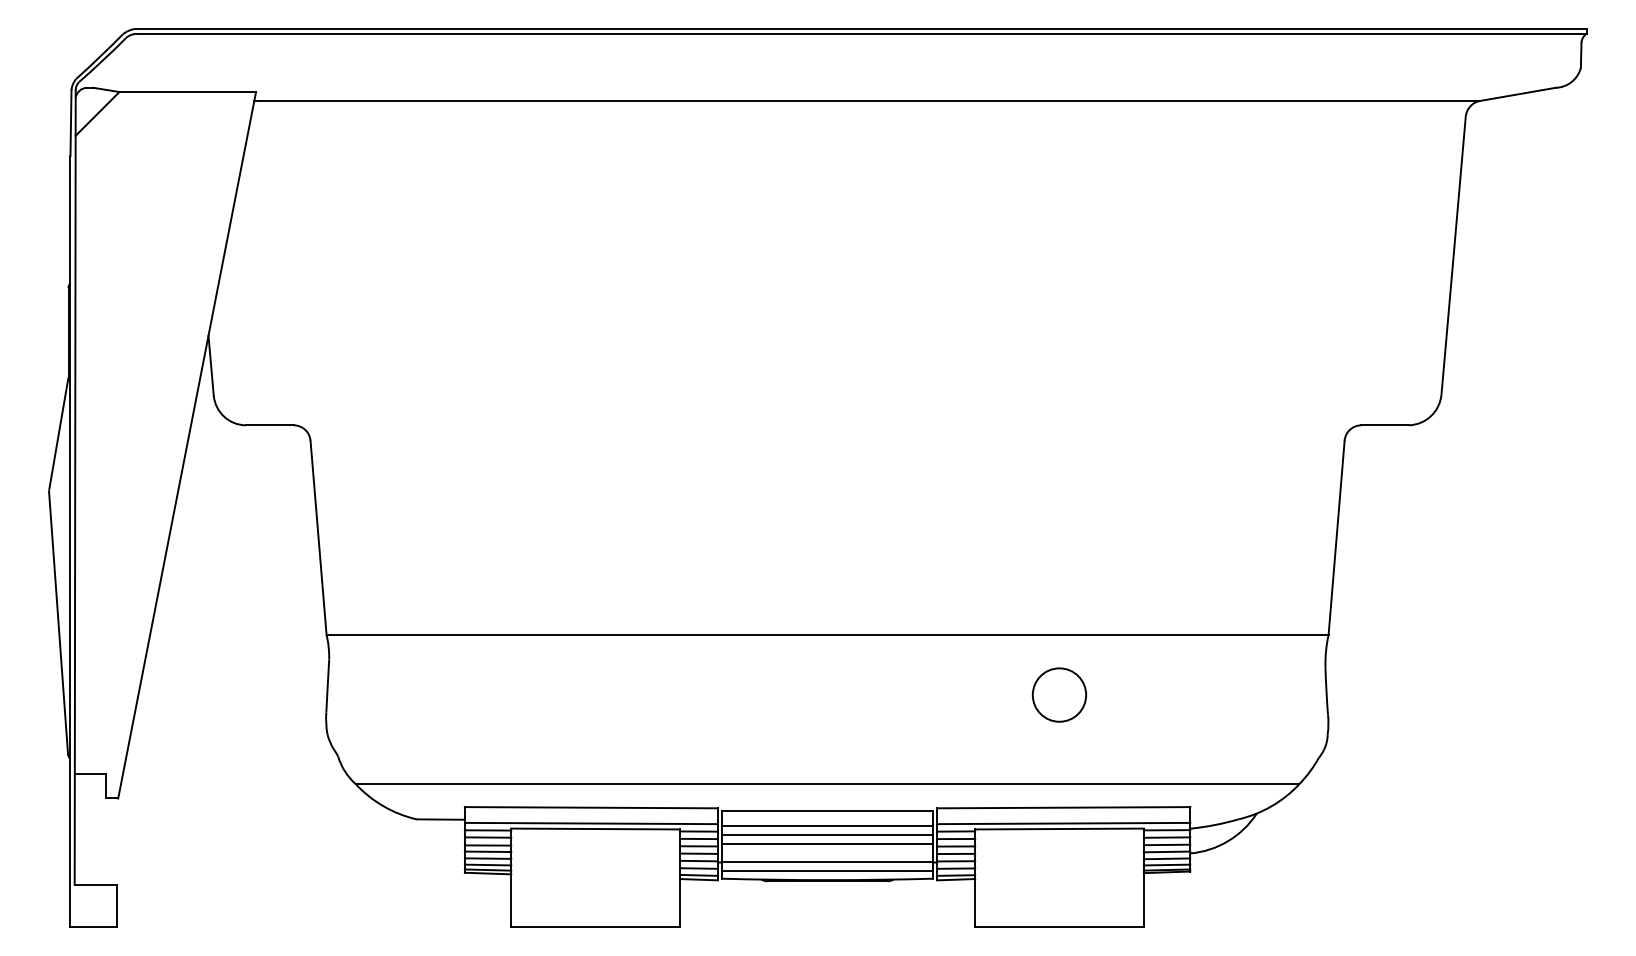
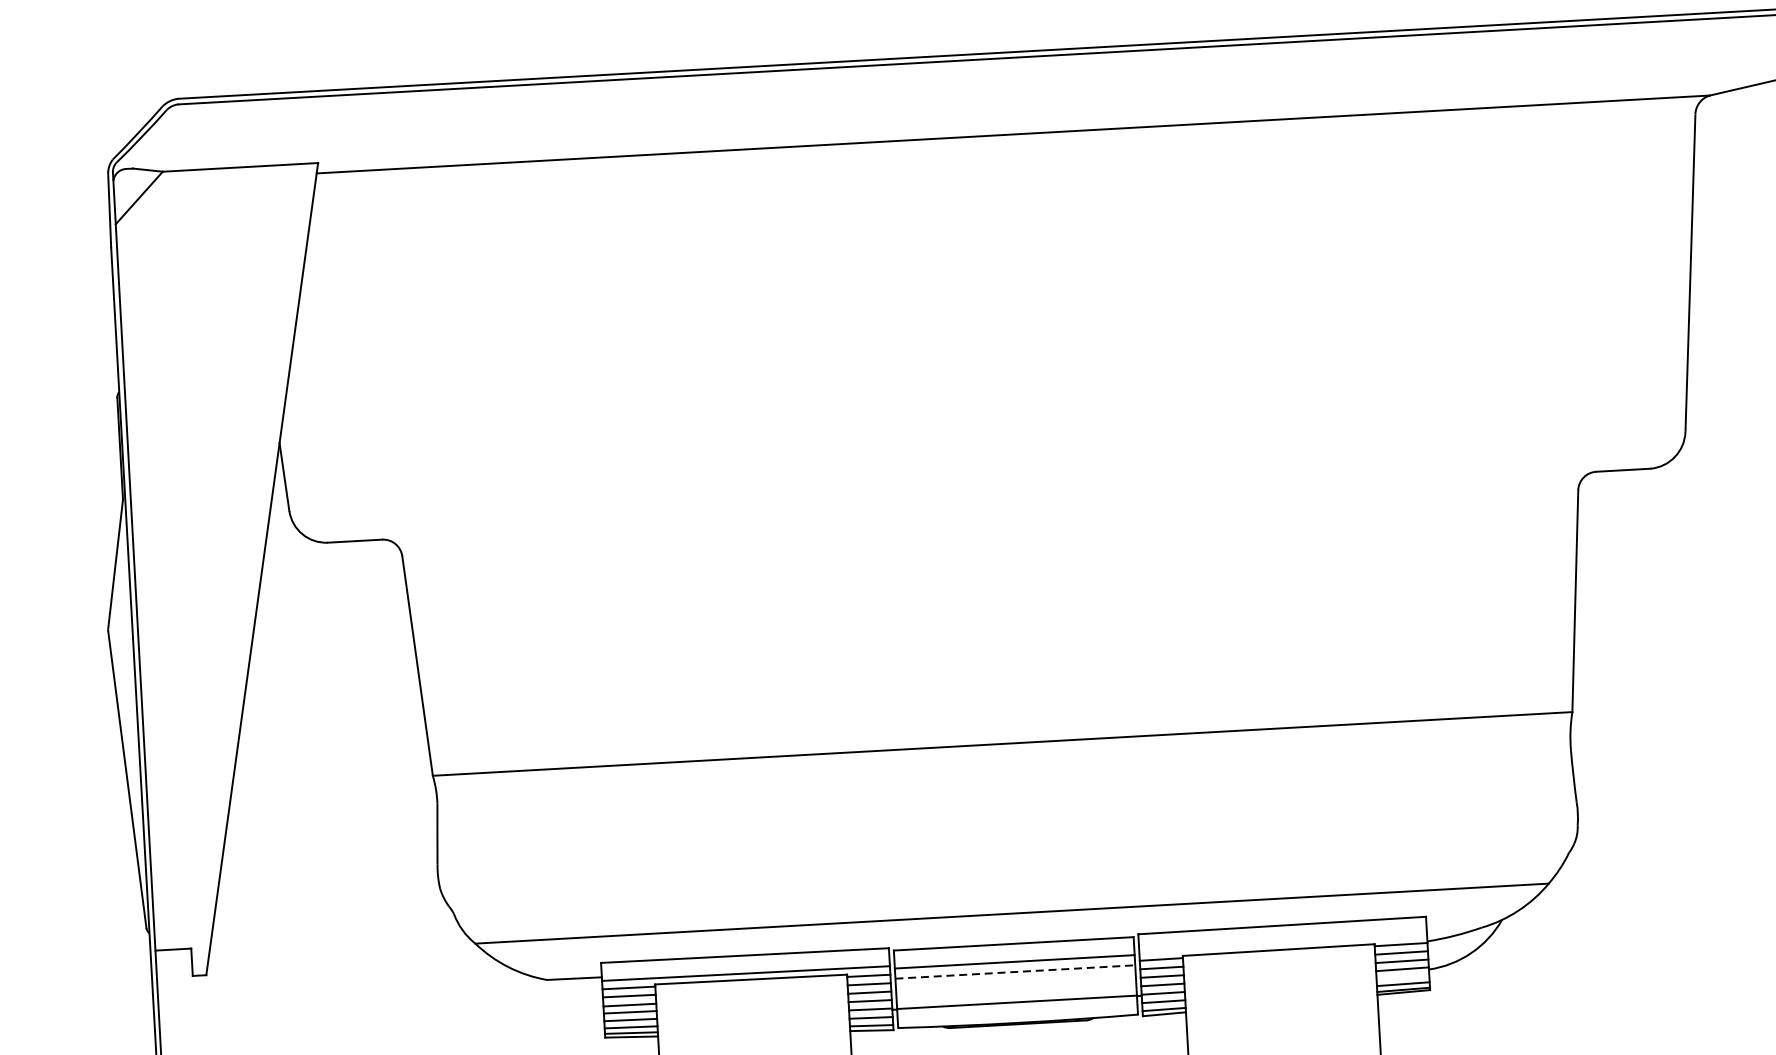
circle: (1059, 694) -> (1270, 797), removed
line: (1063, 823) -> (1282, 943), removed
line: (828, 835) -> (1016, 972), solid -> dashed
line: (827, 844) -> (1015, 982), removed
line: (1166, 858) -> (1402, 976), removed
line: (827, 870) -> (1017, 1011), removed

